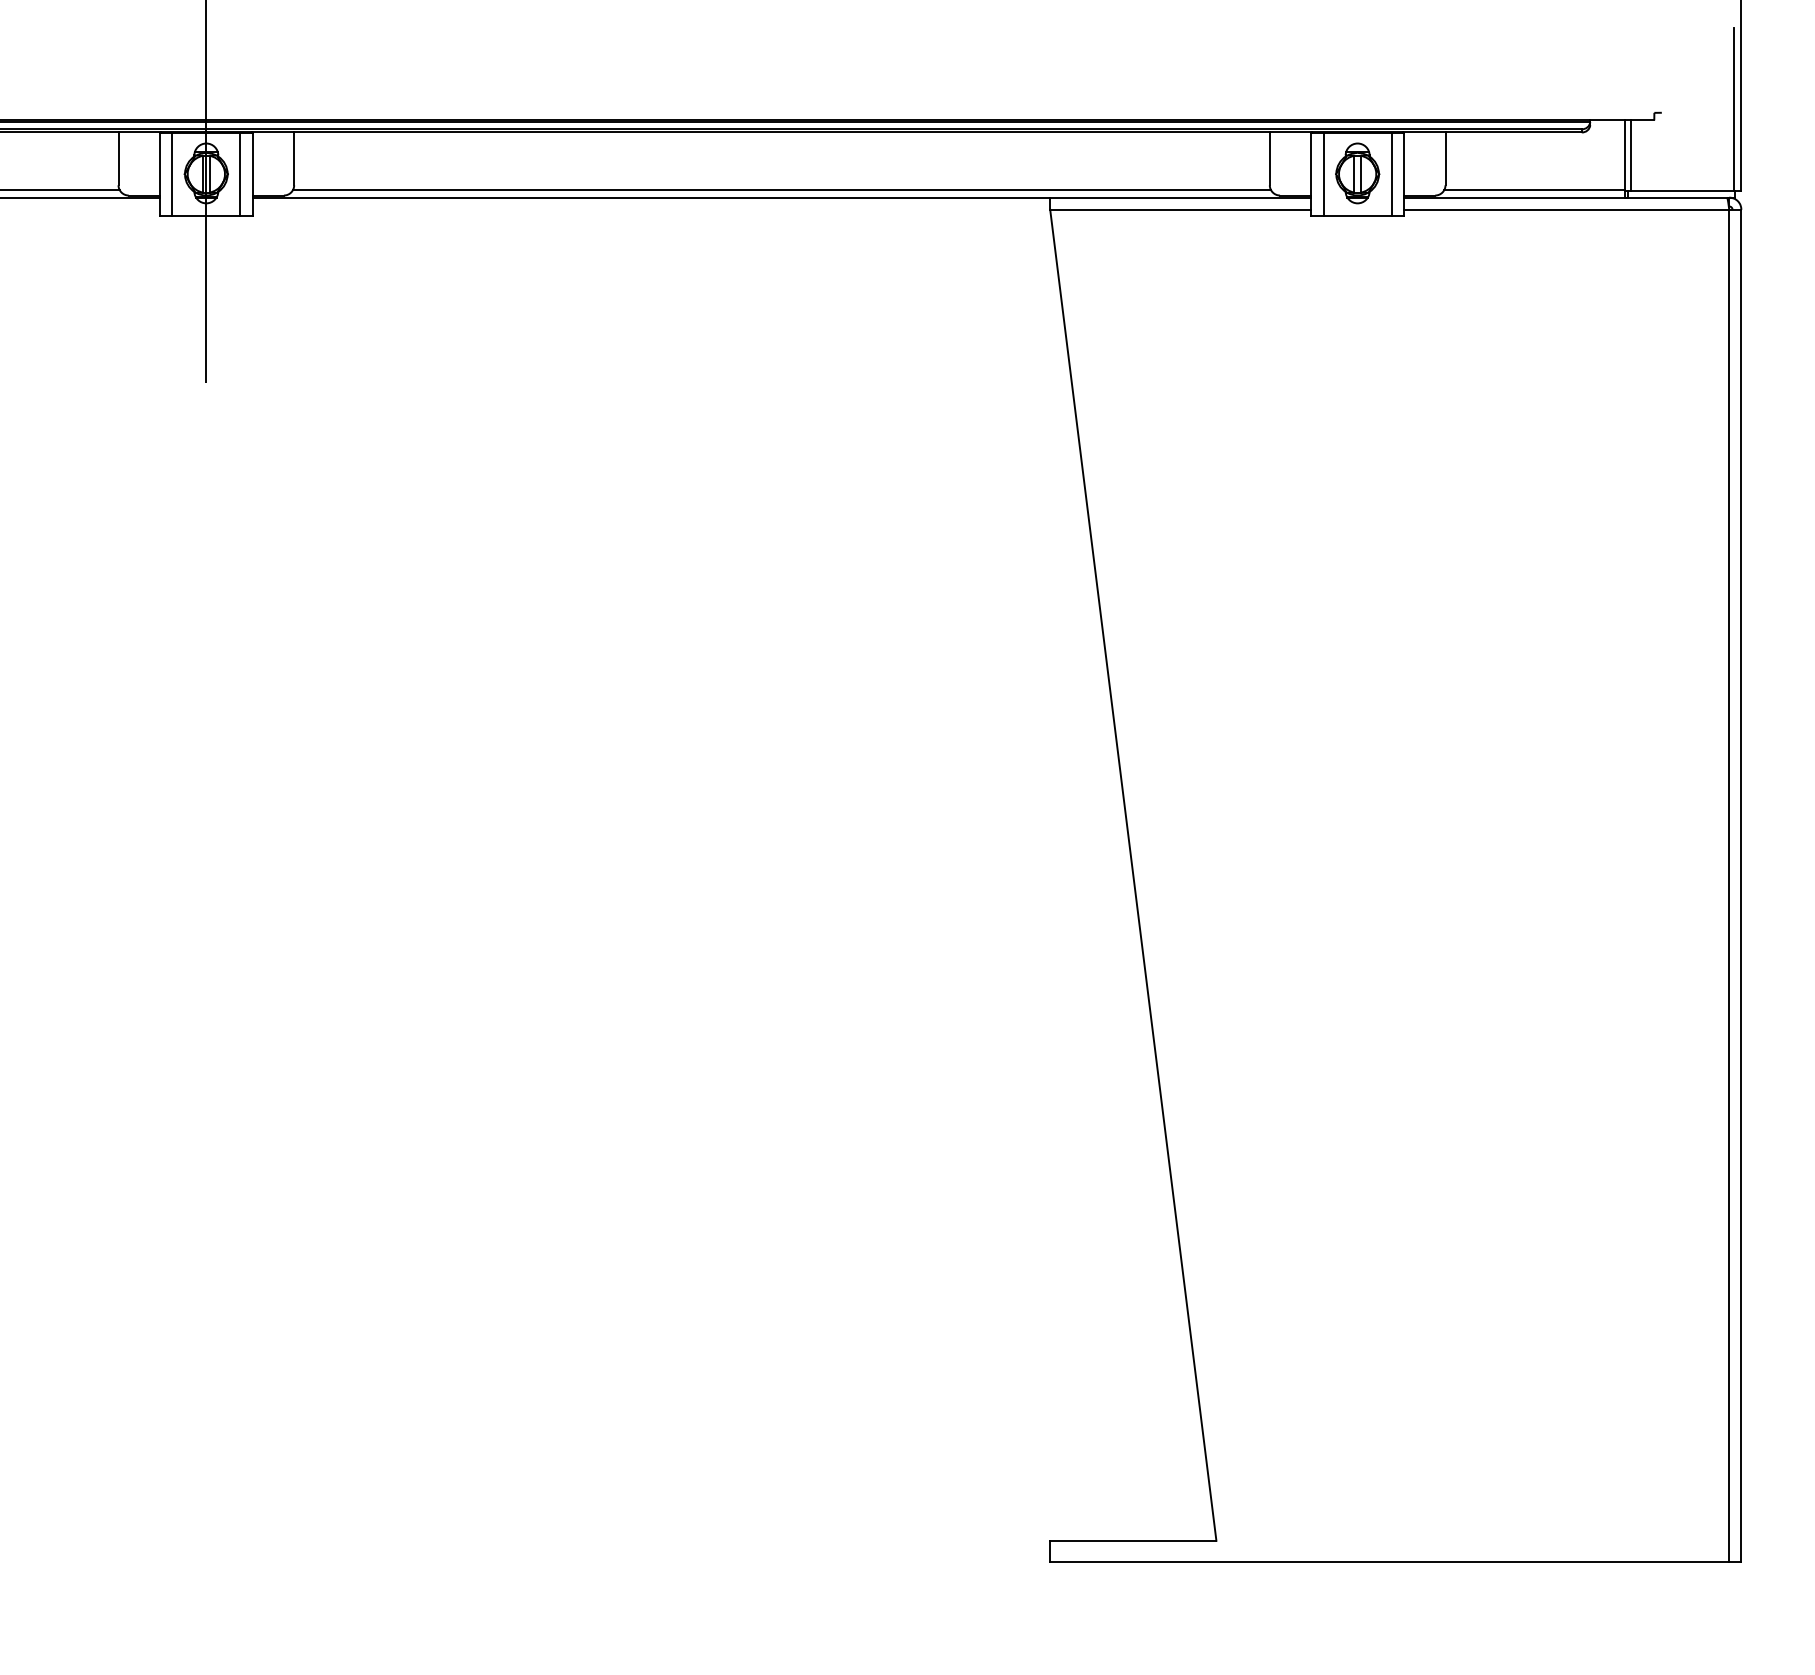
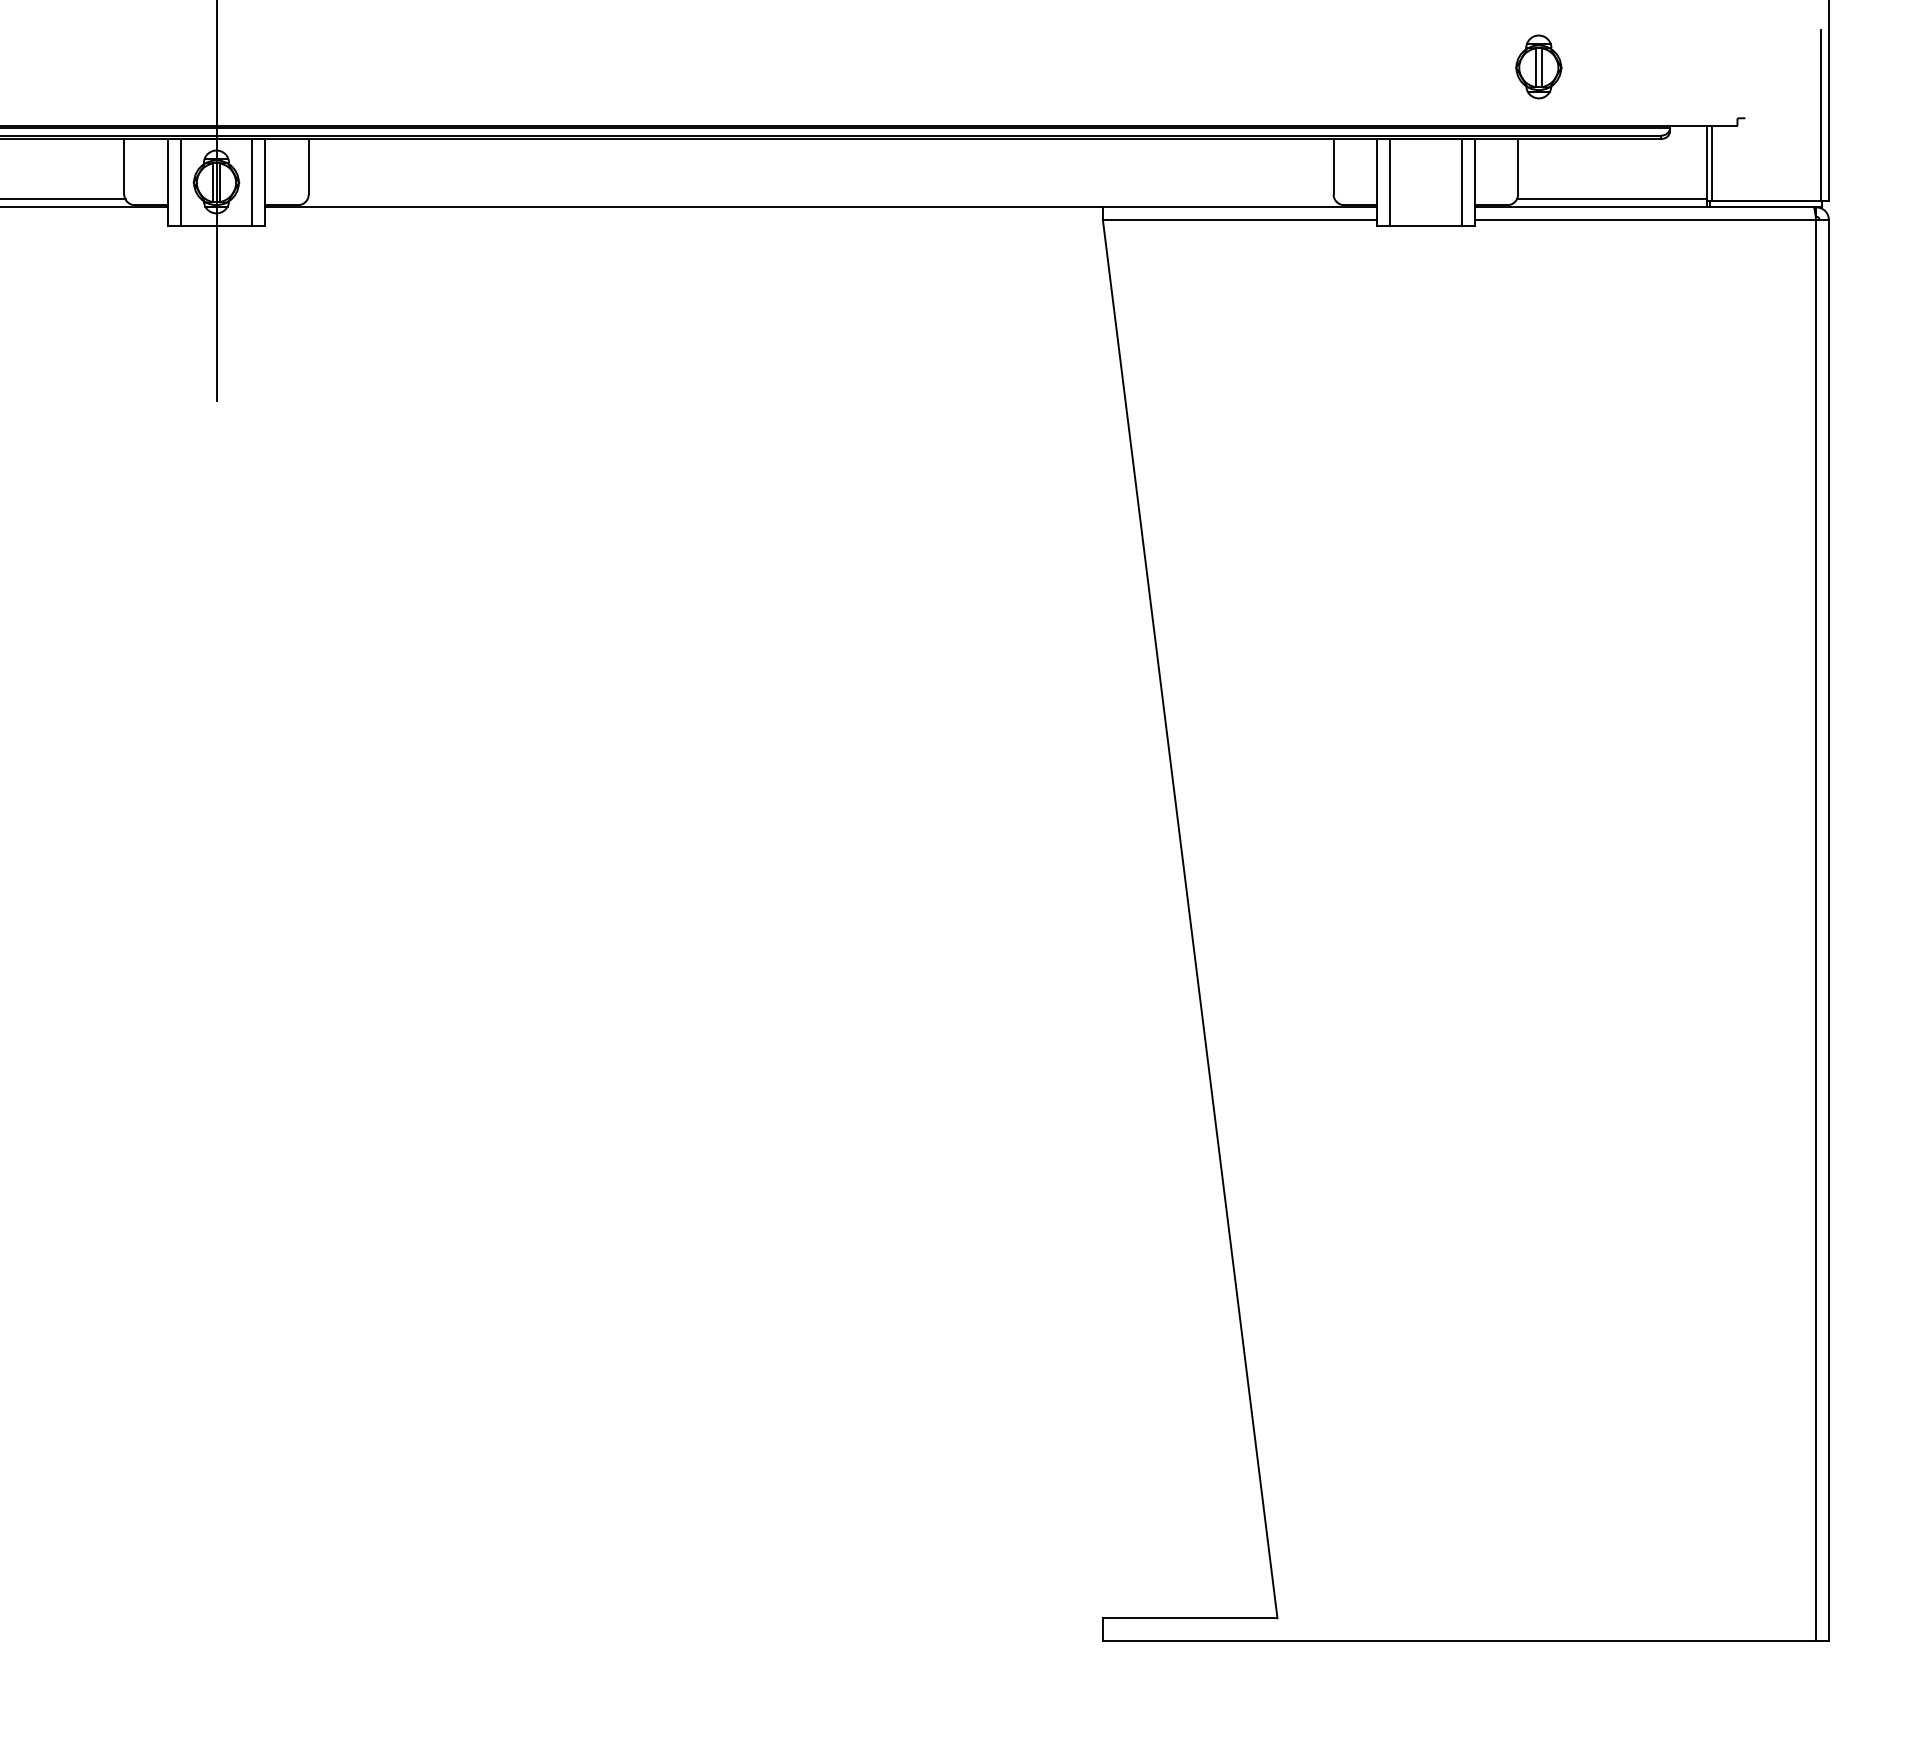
part: (1357, 173) -> (1538, 66), moved
line: (781, 190) -> (820, 199), removed

